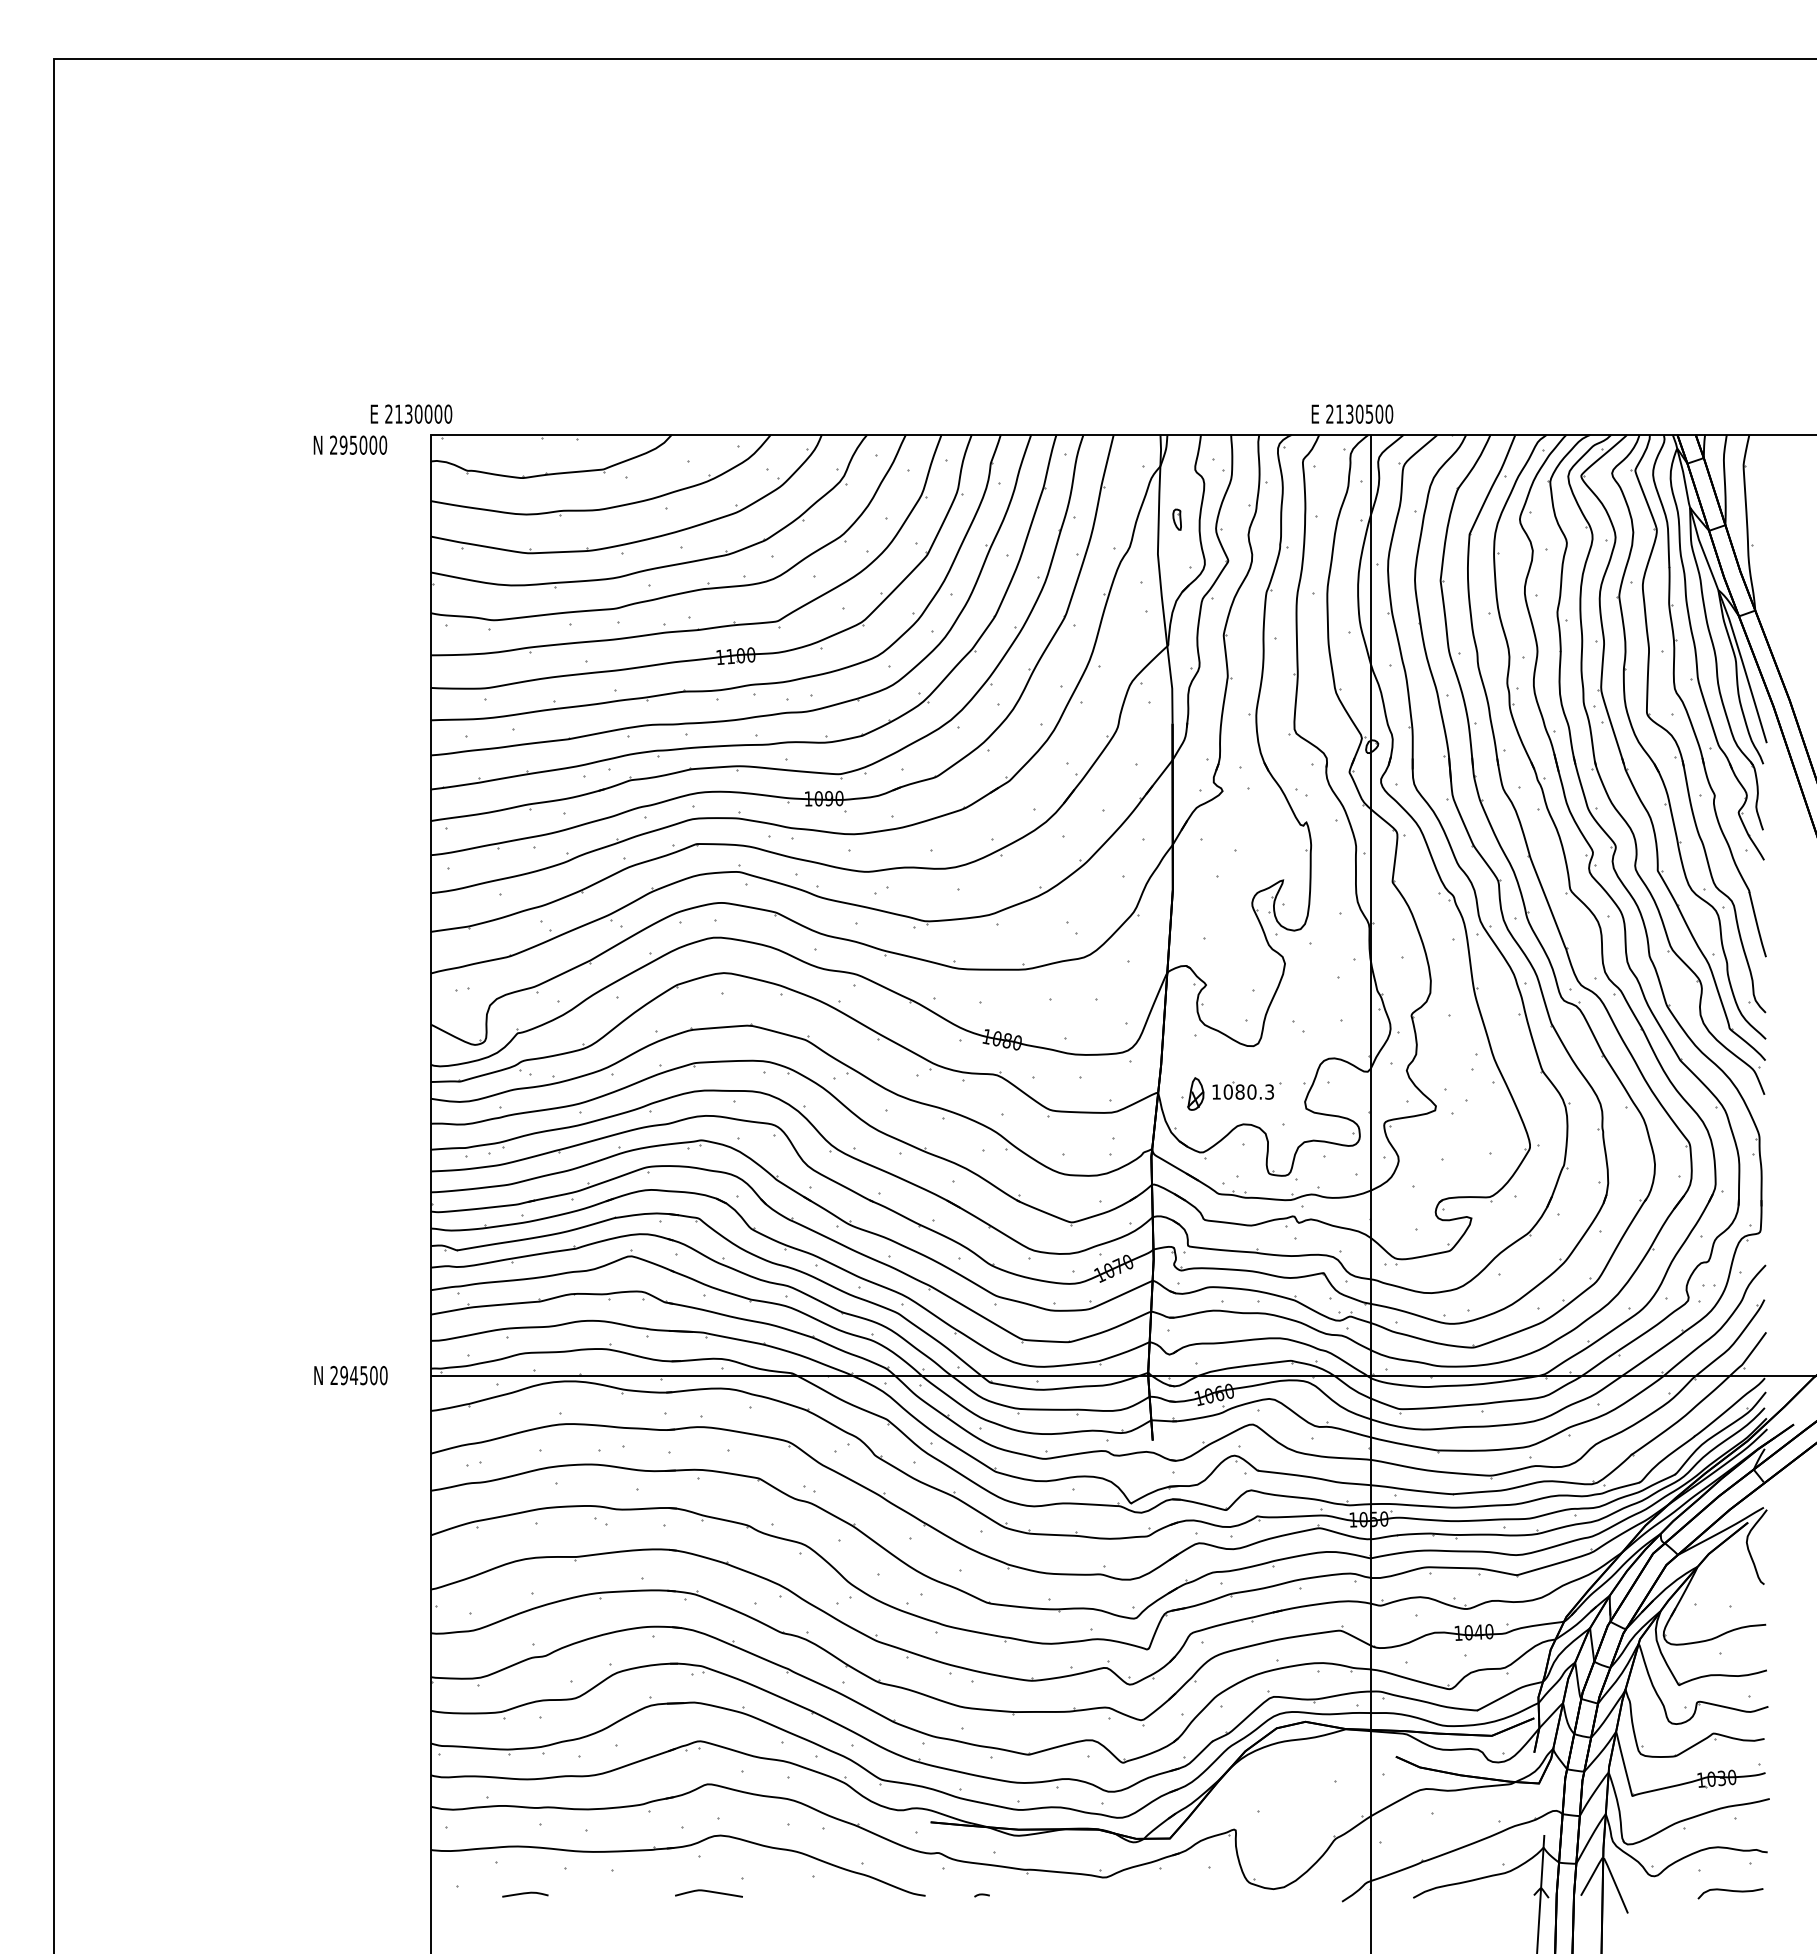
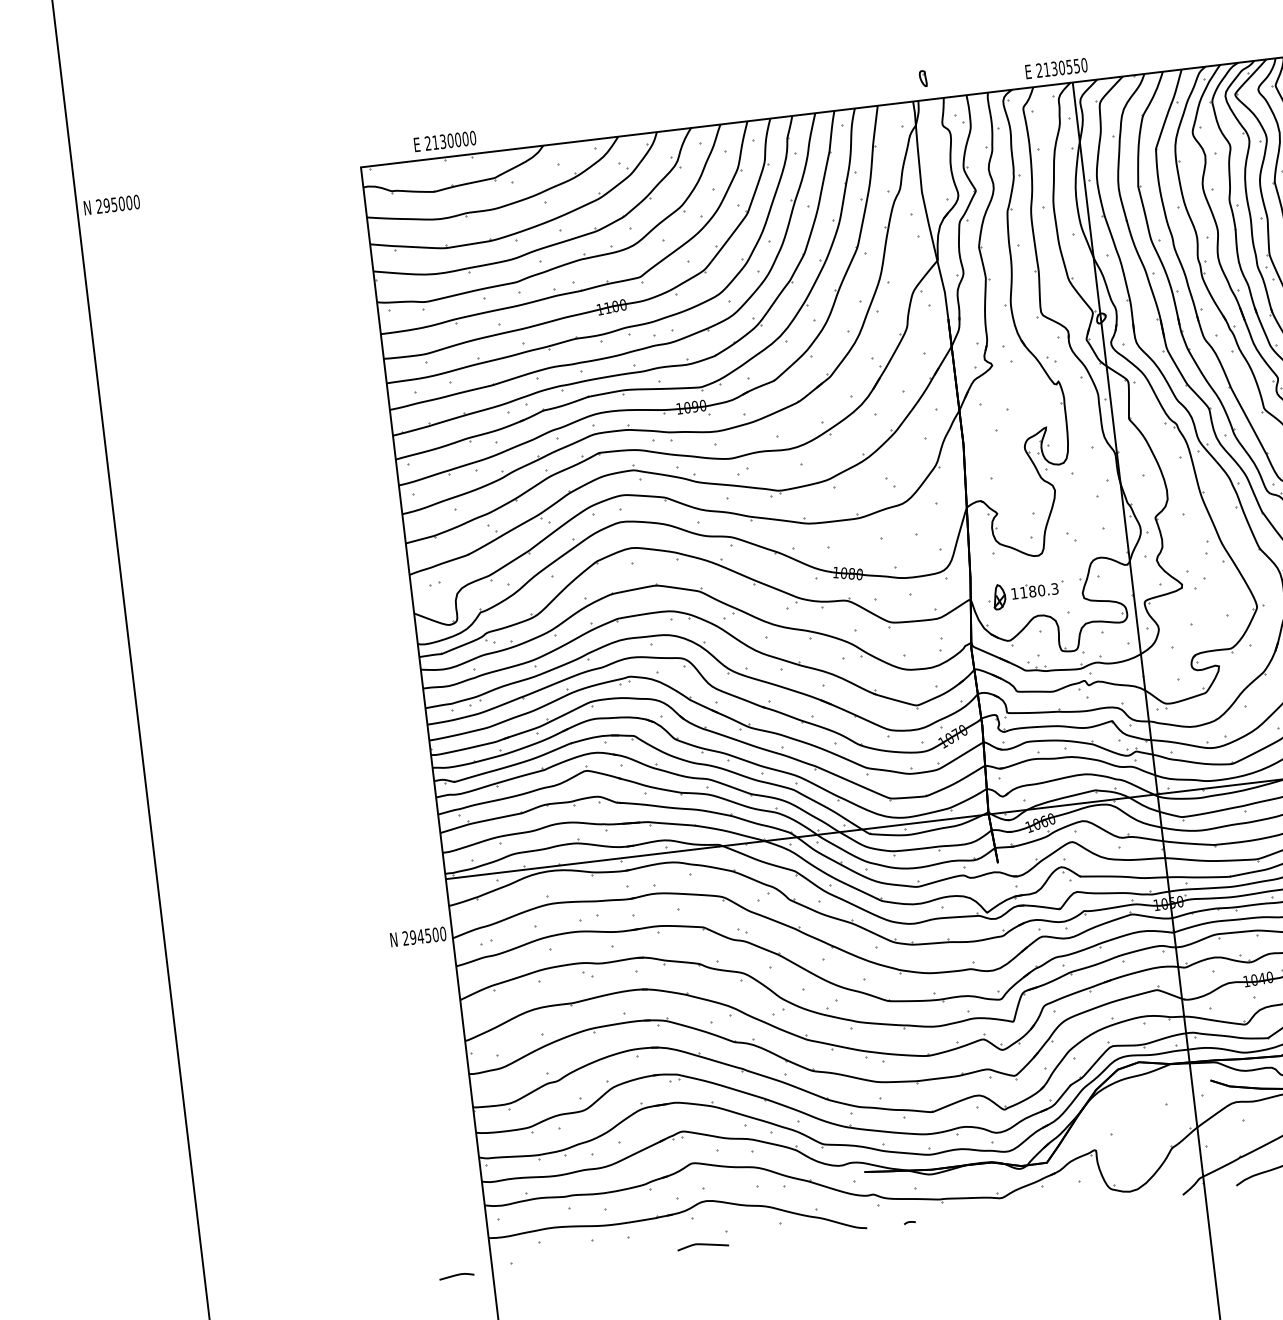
text: (411, 413) -> (445, 140), moved
text: (1379, 413) -> (1076, 65), 2130500 -> 2130550
text: (350, 444) -> (111, 204), moved
part: (1176, 519) -> (922, 78), moved
text: (1227, 1091) -> (1023, 592), 1080.3 -> 1180.3
text: (350, 1375) -> (418, 936), moved
curve: (525, 1894) -> (456, 1276), moved

